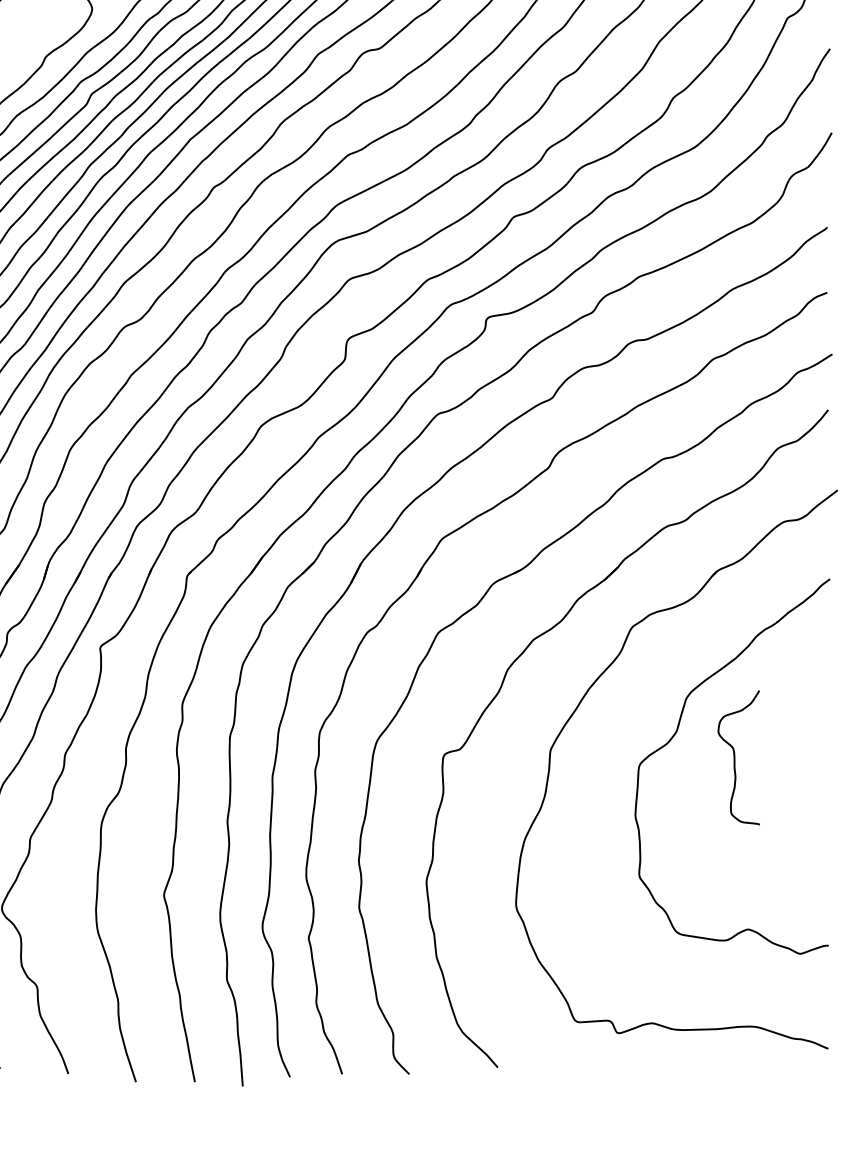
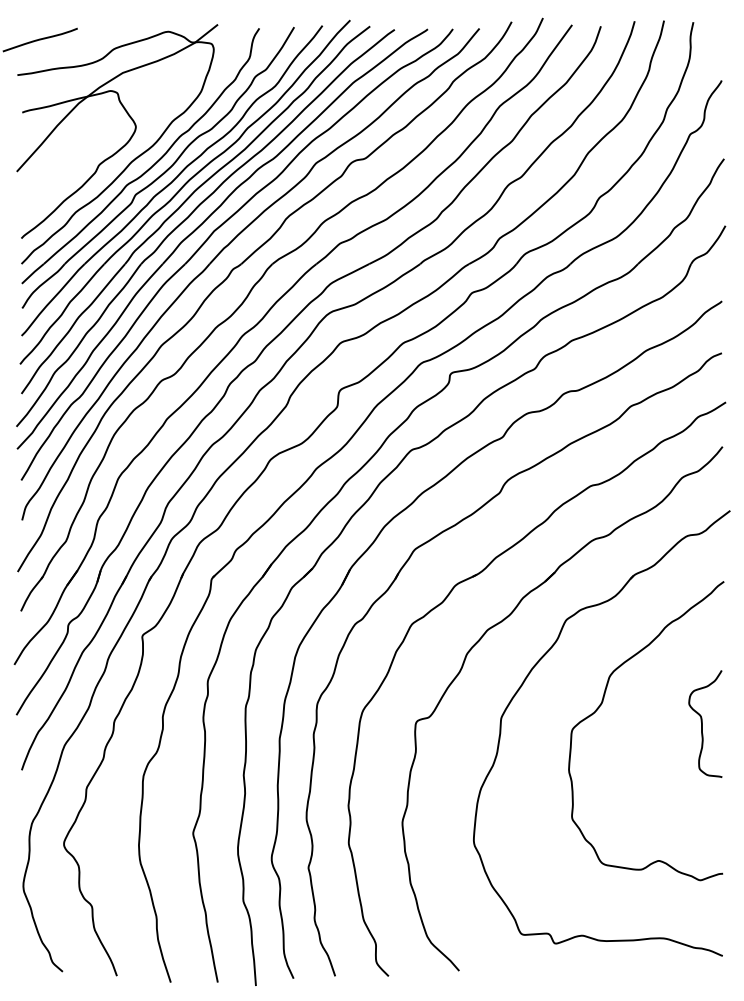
curve: (735, 757) -> (702, 723), moved

